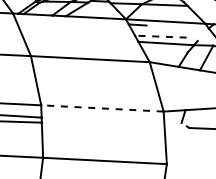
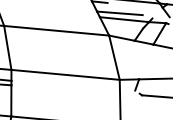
line: (160, 36) -> (119, 13), dashed -> solid
line: (101, 108) -> (64, 74), dashed -> solid

